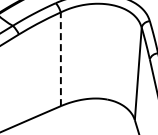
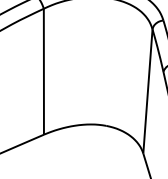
line: (60, 58) -> (43, 70), dashed -> solid

